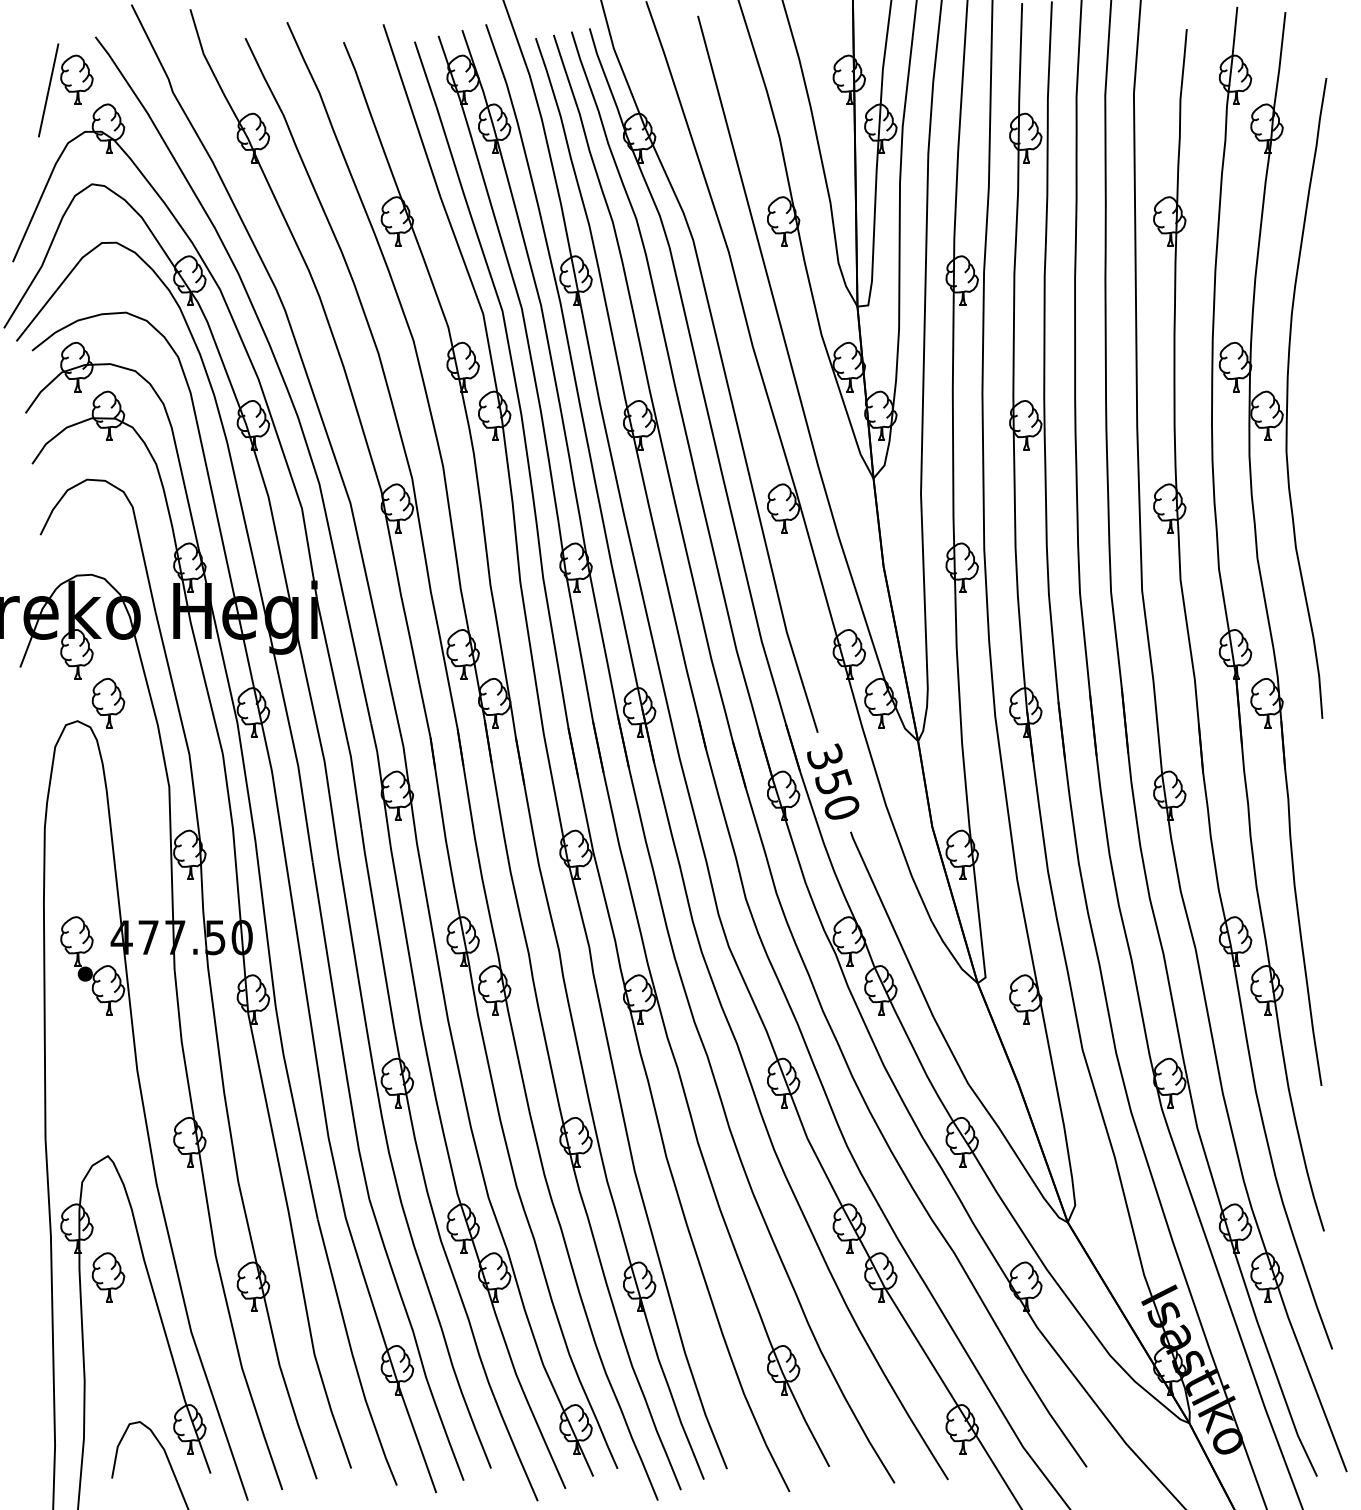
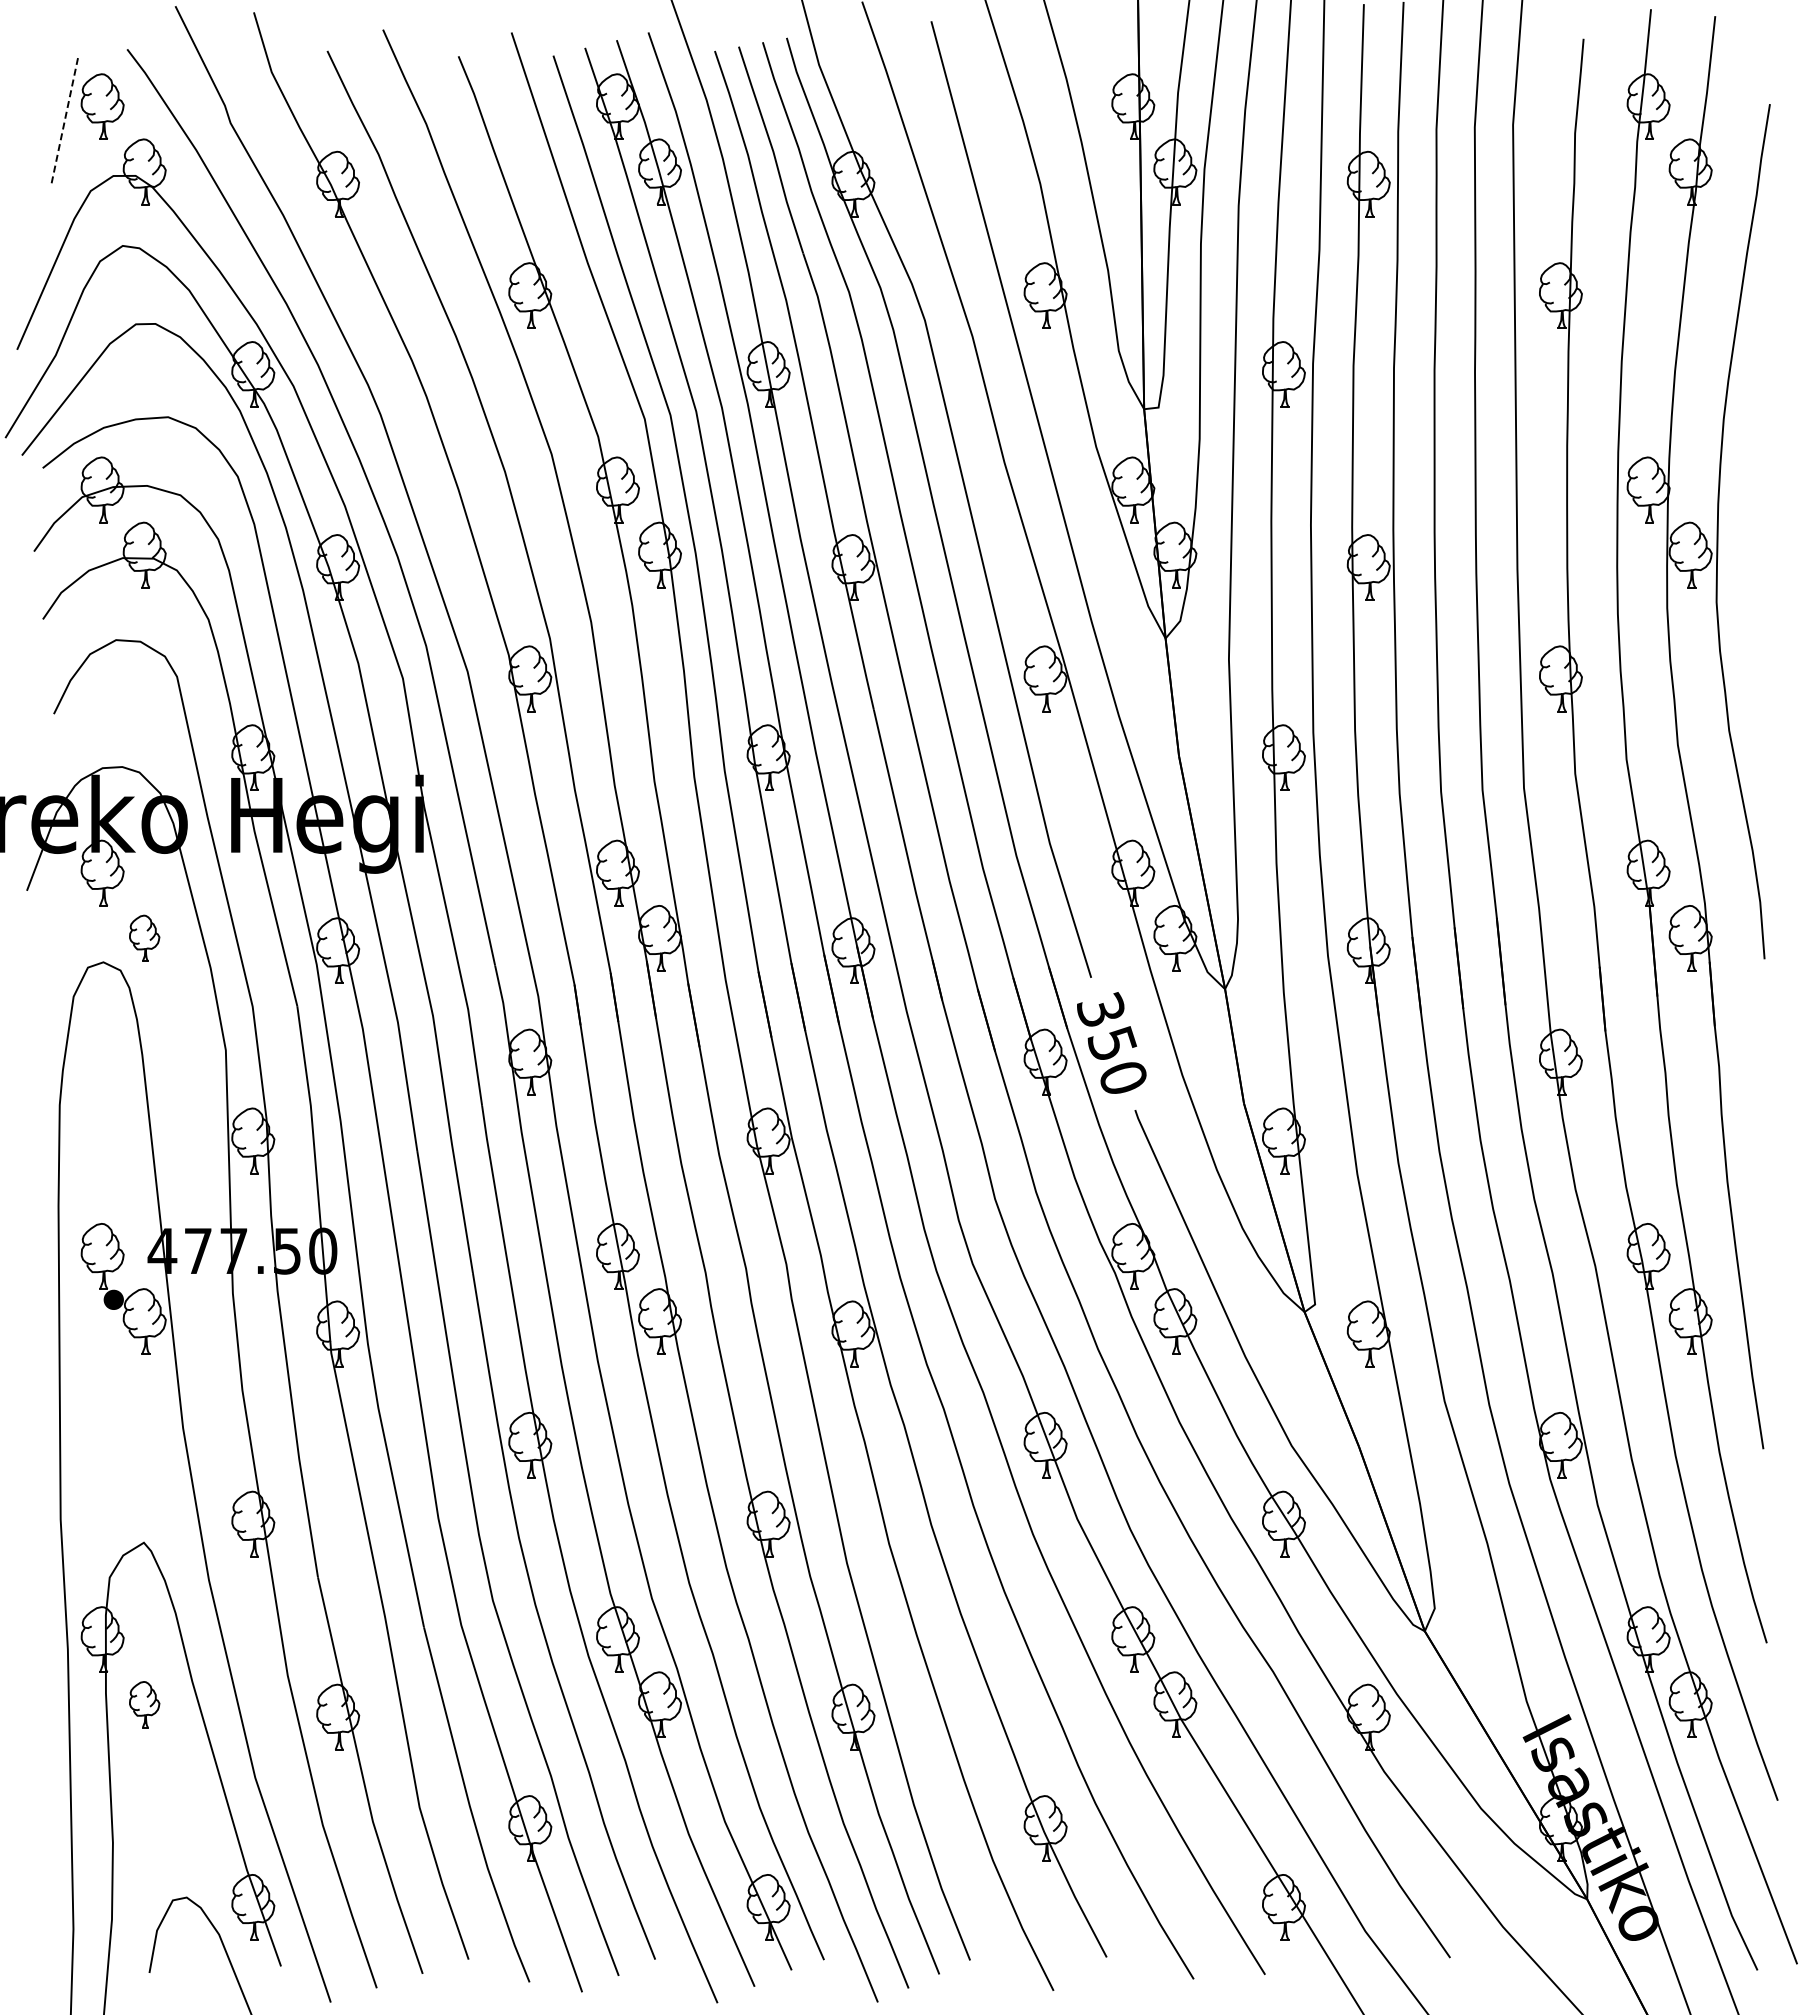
line: (48, 90) -> (64, 120), solid -> dashed
part: (108, 703) -> (144, 938), size x0.7
part: (108, 1277) -> (144, 1704), size x0.7

